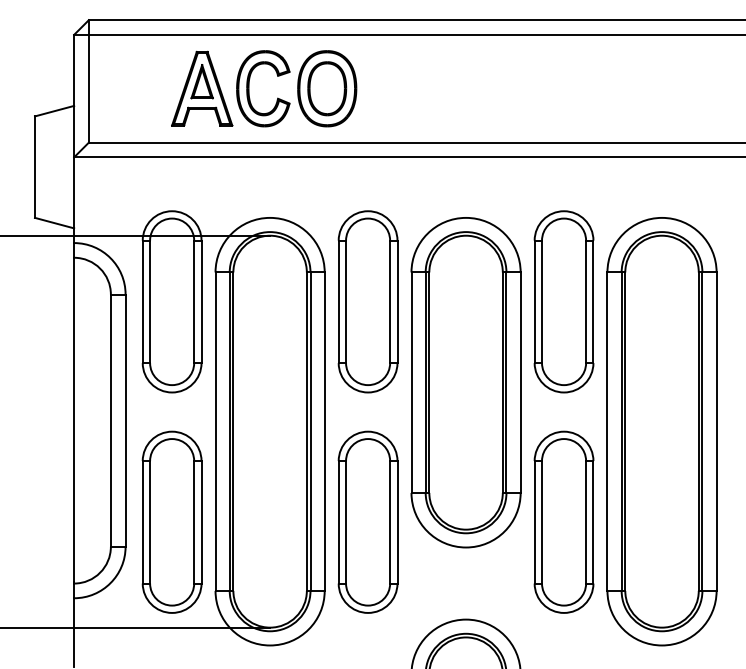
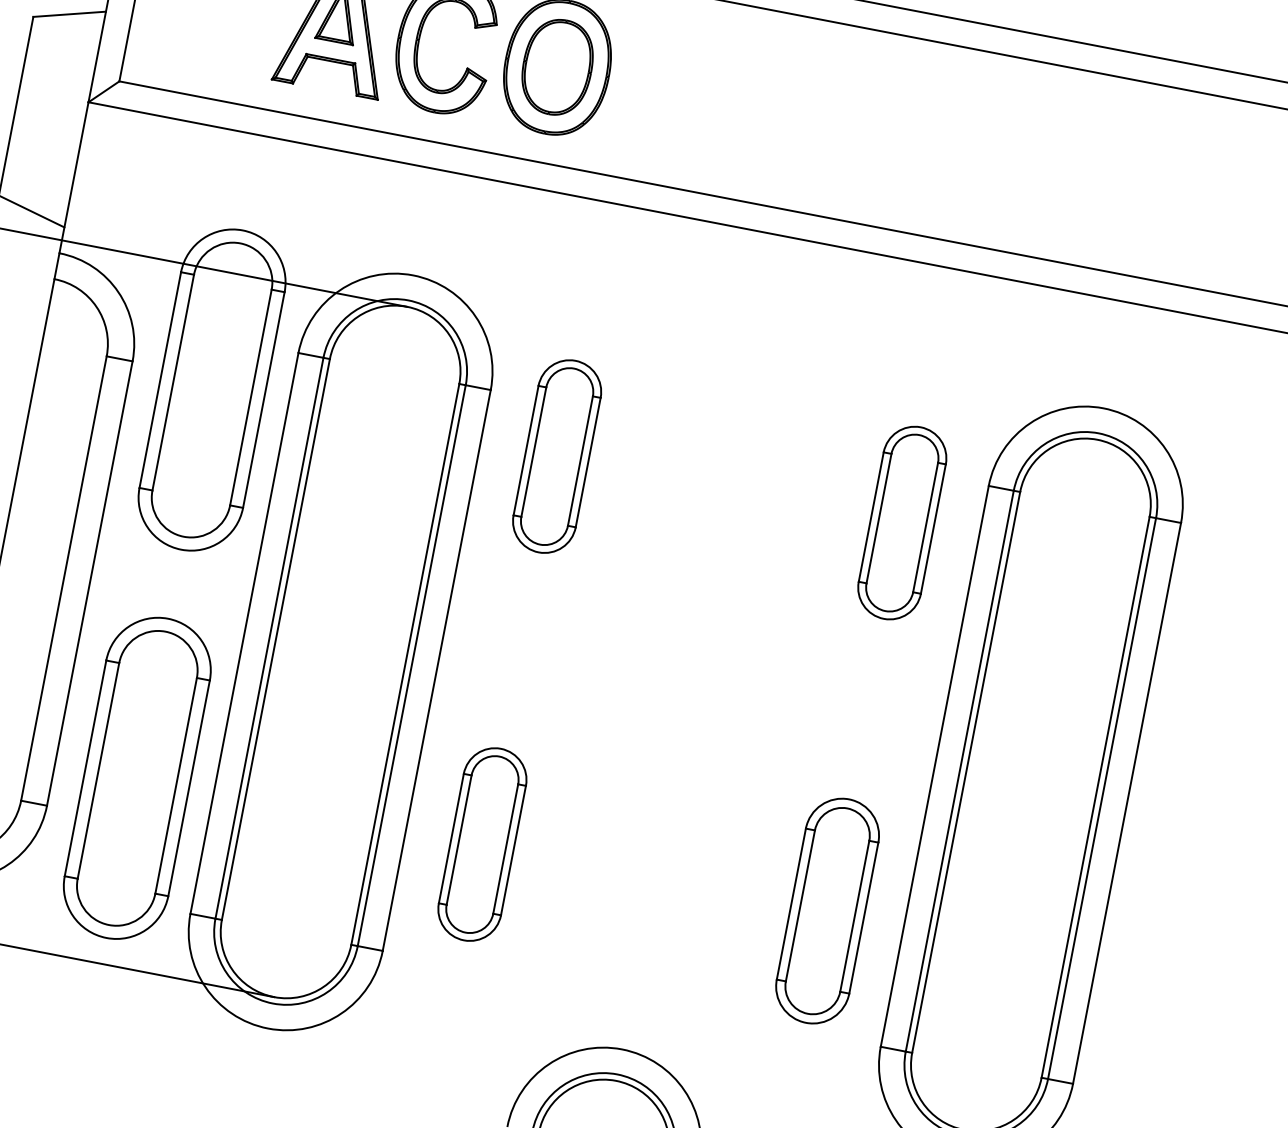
part: (367, 301) -> (556, 455), size x0.6
part: (563, 301) -> (901, 522), size x0.6
part: (465, 382) -> (701, 631), removed
part: (367, 521) -> (481, 843), size x0.6
part: (563, 521) -> (826, 909), size x0.7

